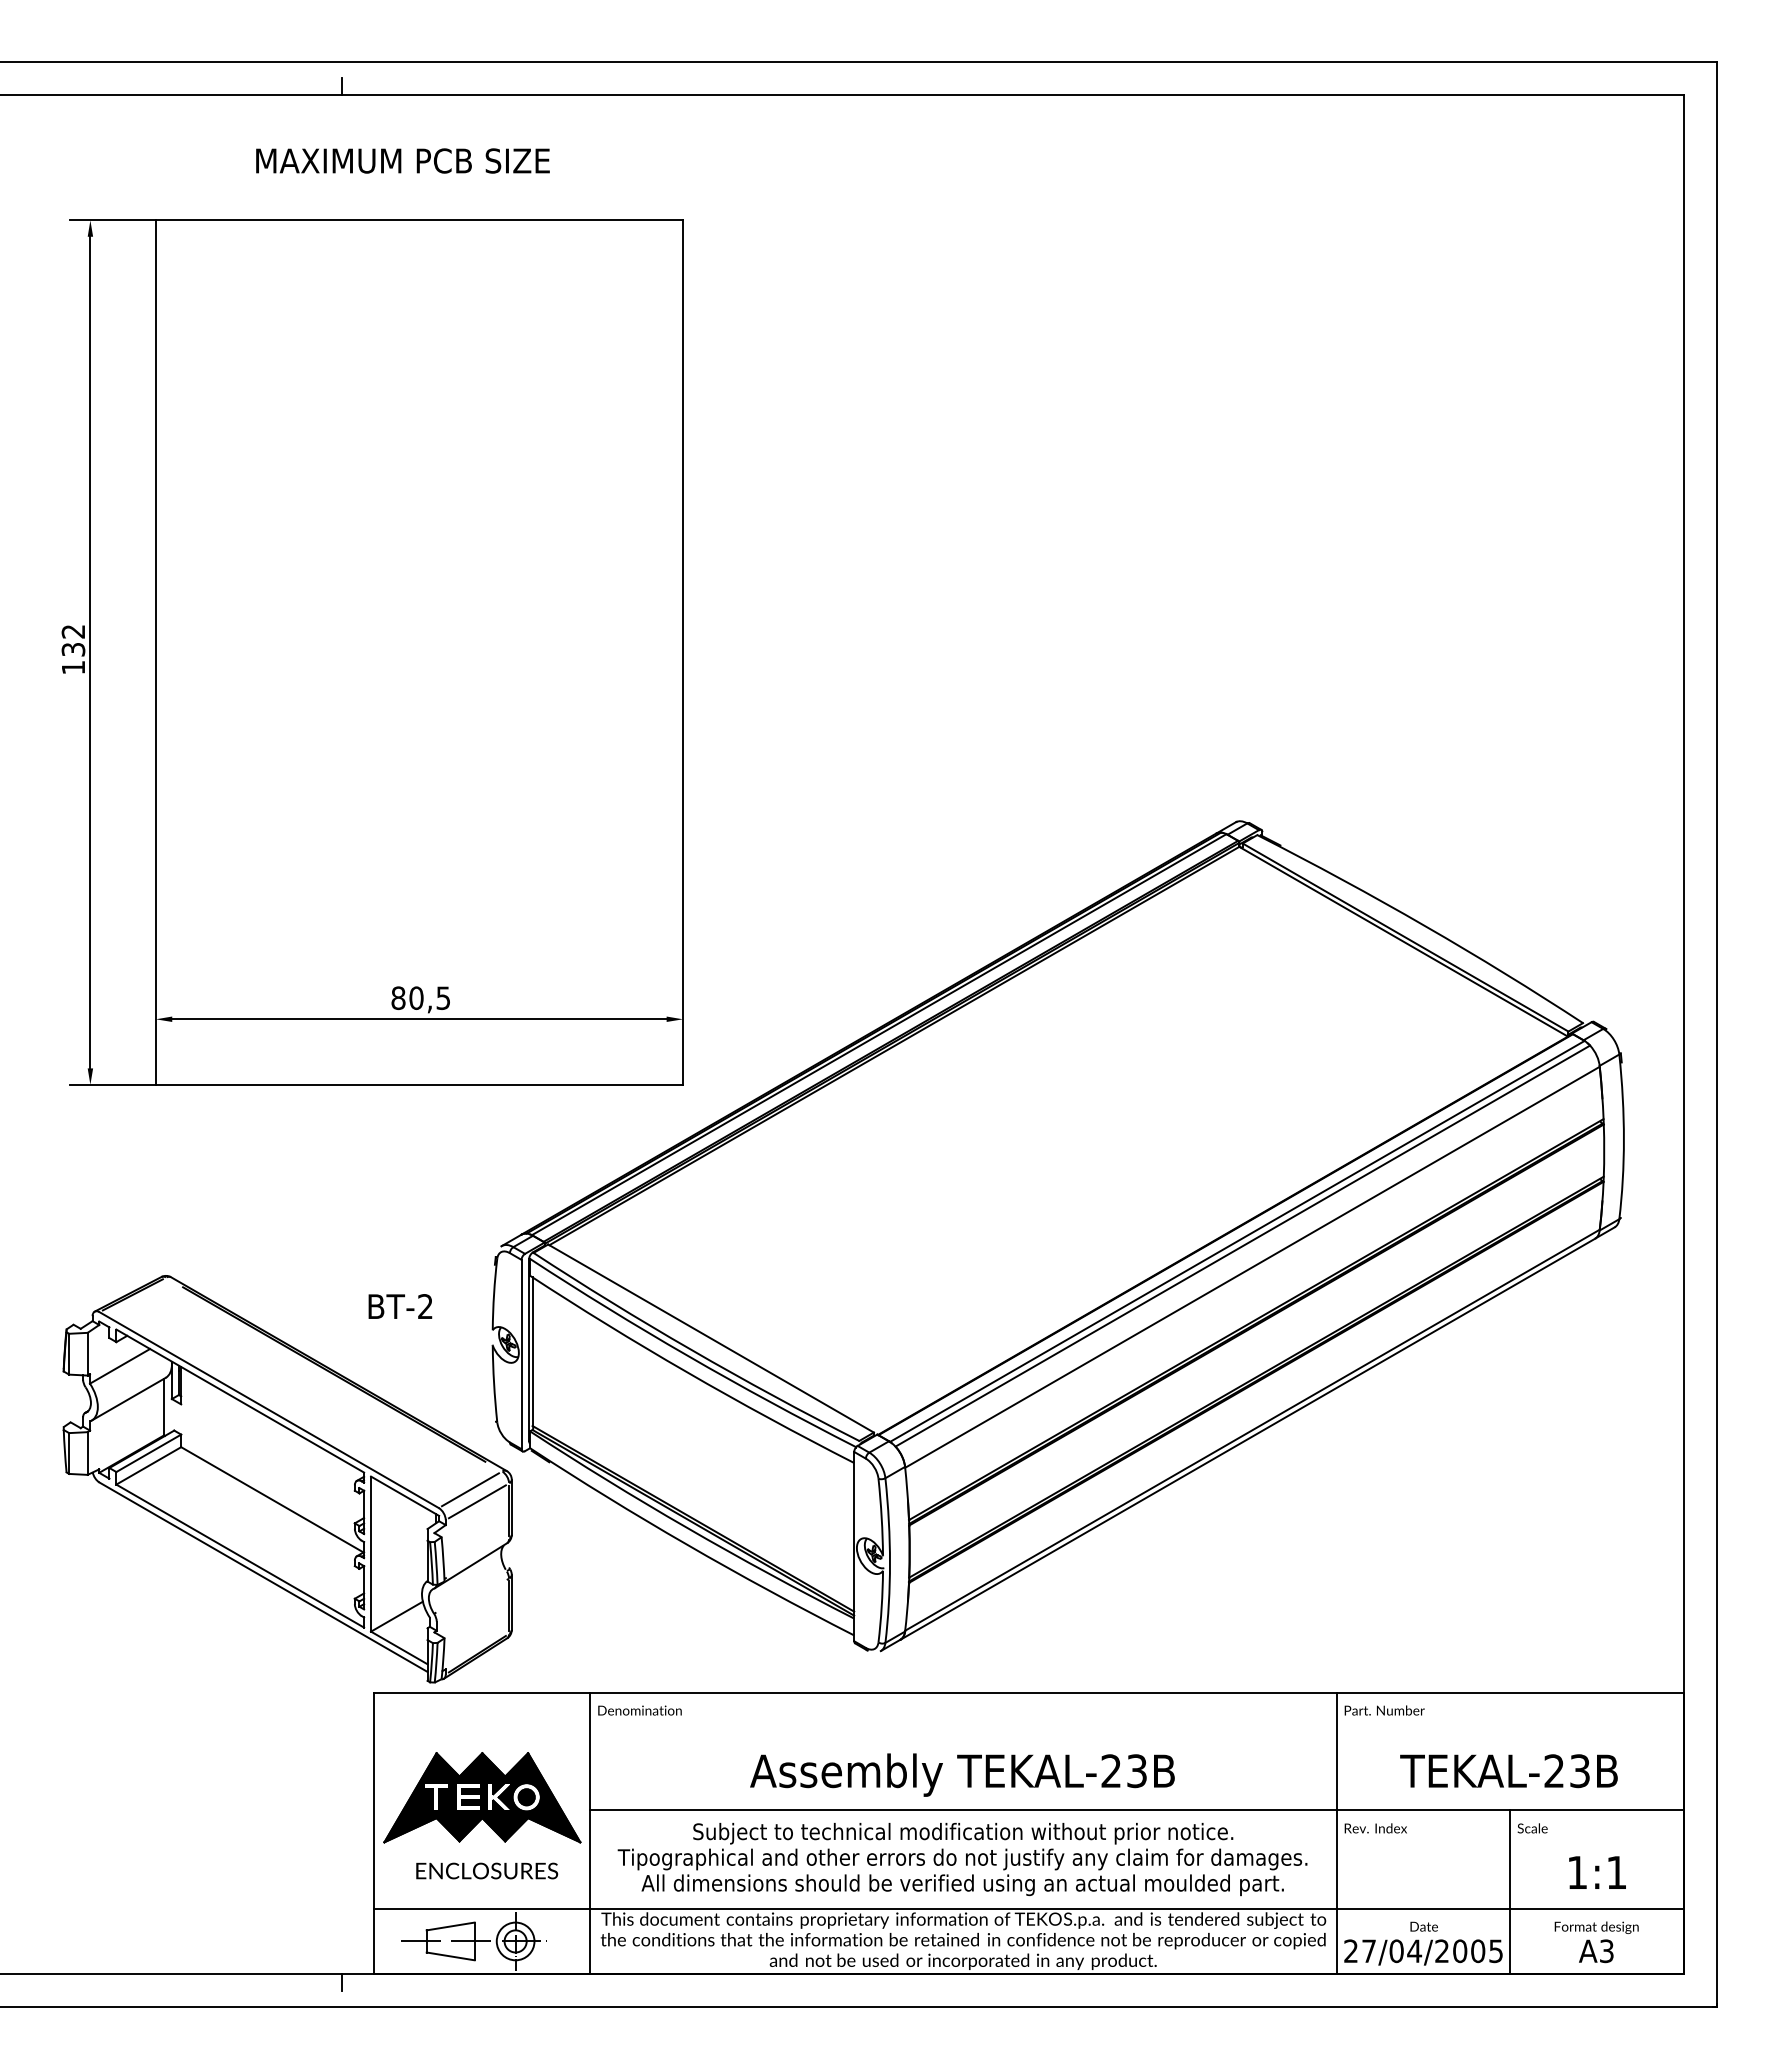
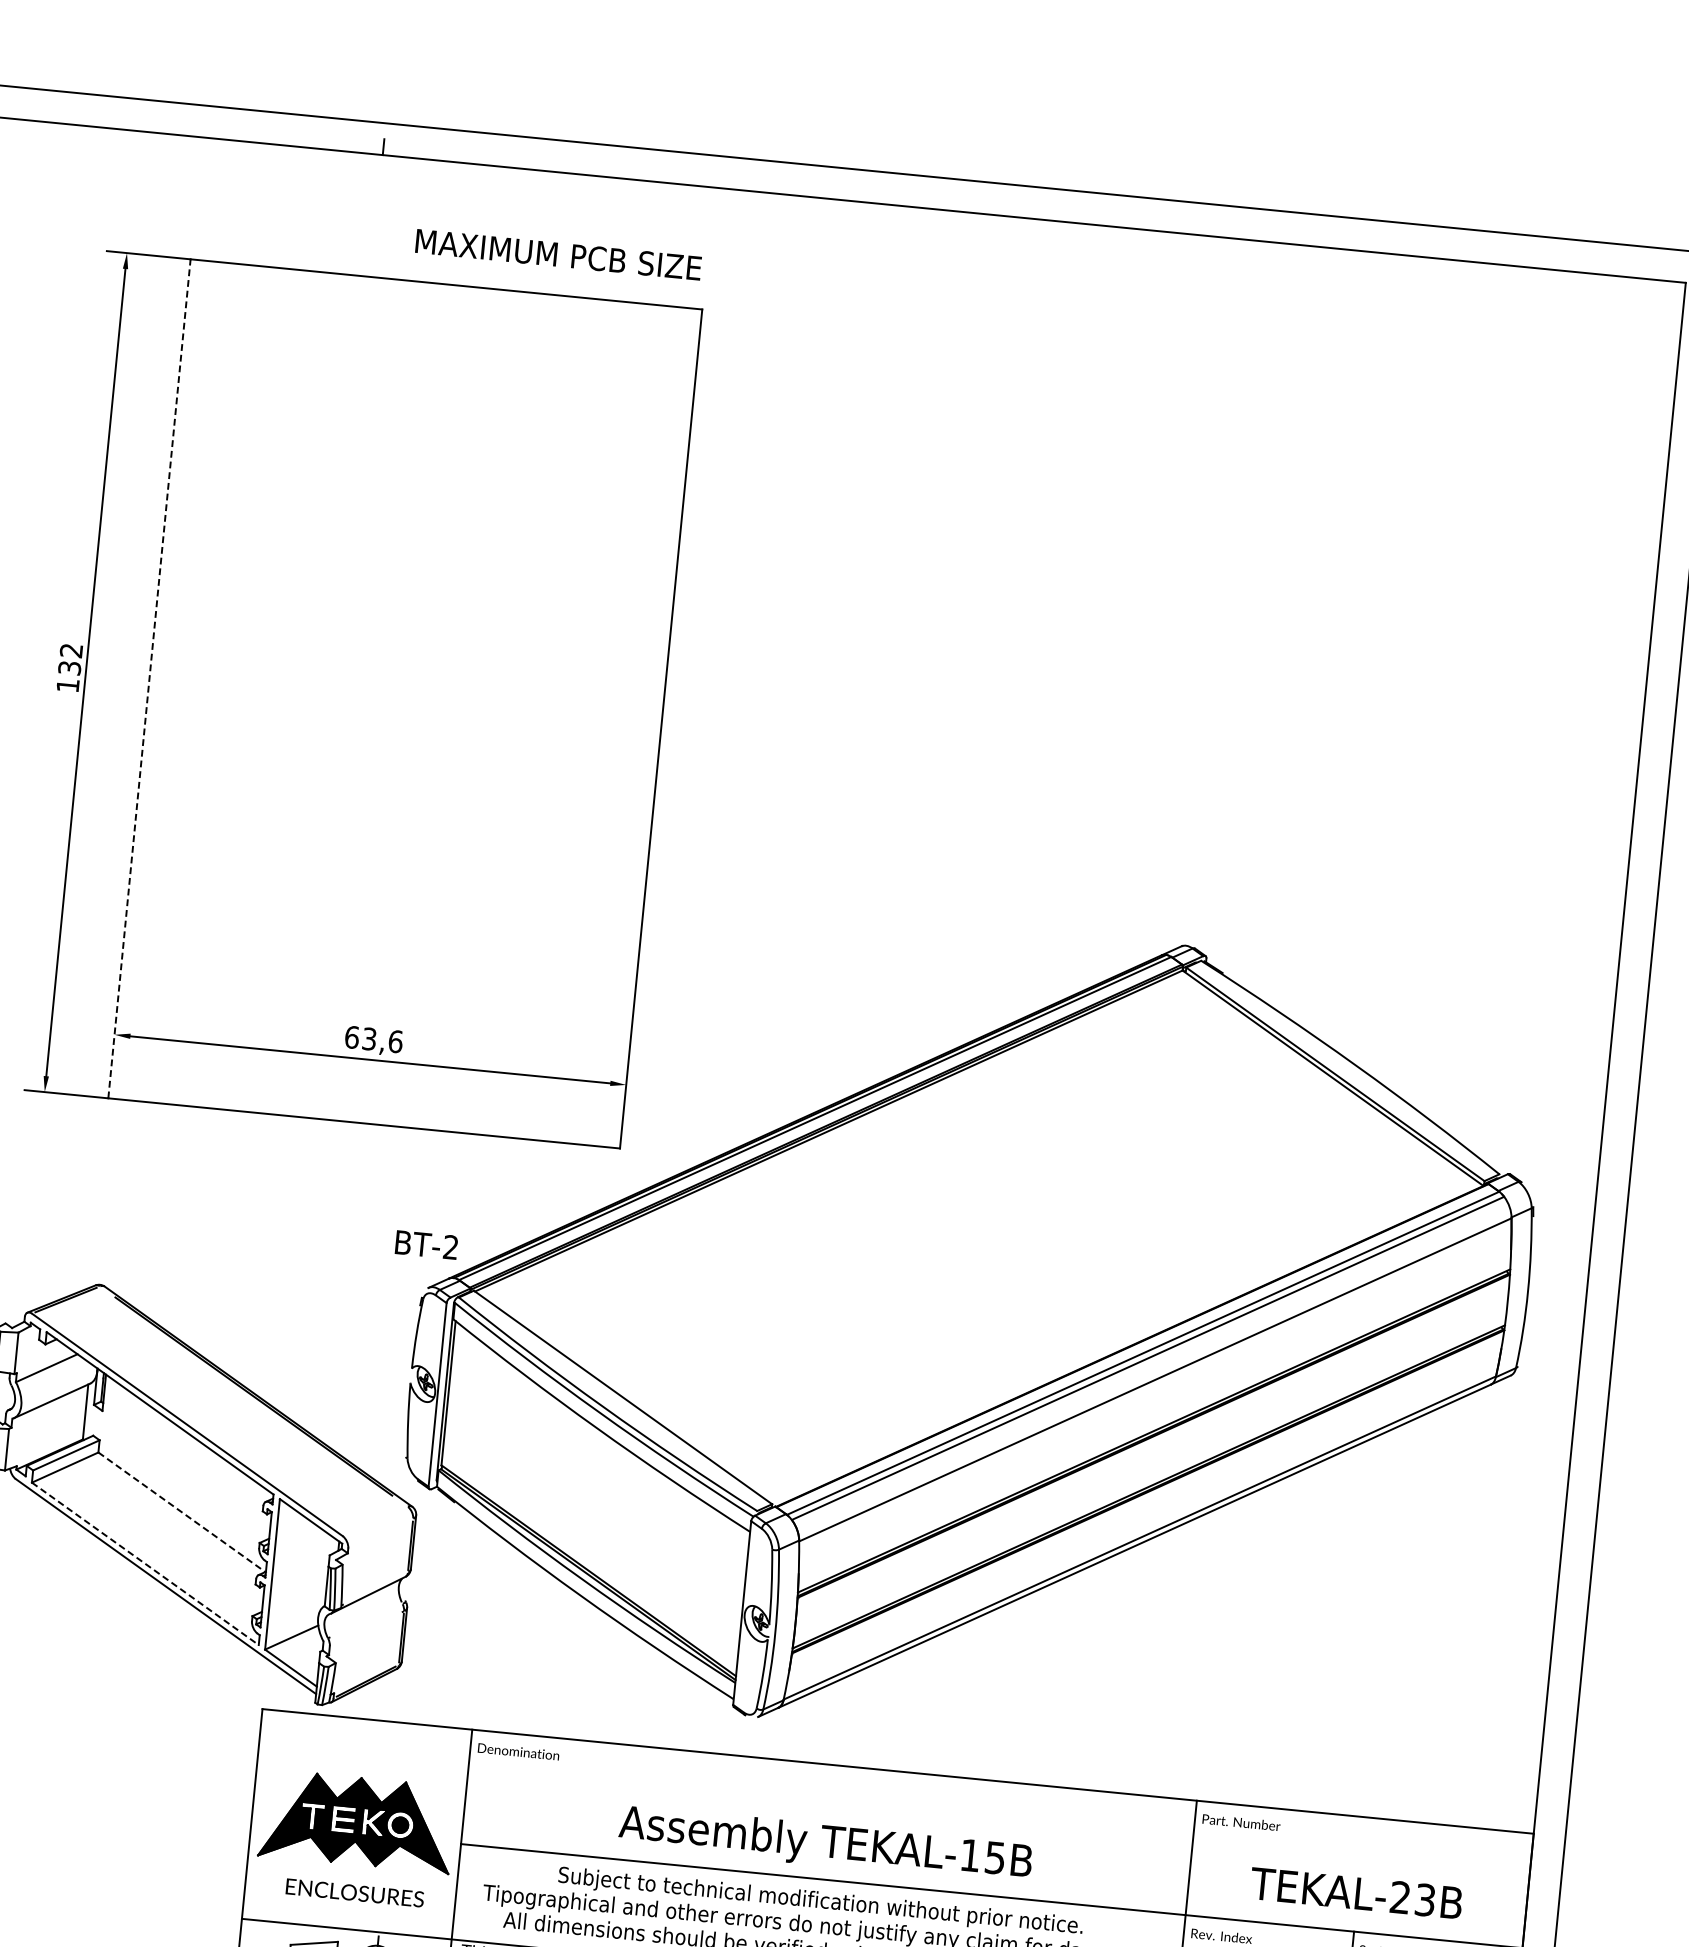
text: (402, 160) -> (558, 254), moved
line: (155, 652) -> (149, 678), solid -> dashed
text: (420, 997) -> (373, 1038), 80,5 -> 63,6
text: (400, 1306) -> (426, 1244), moved
line: (469, 1489) -> (374, 1521), removed
line: (272, 1500) -> (181, 1512), solid -> dashed
line: (476, 1501) -> (379, 1533), removed
line: (240, 1556) -> (145, 1564), solid -> dashed
text: (1123, 1770) -> (982, 1856), TEKAL-23B -> TEKAL-15B

